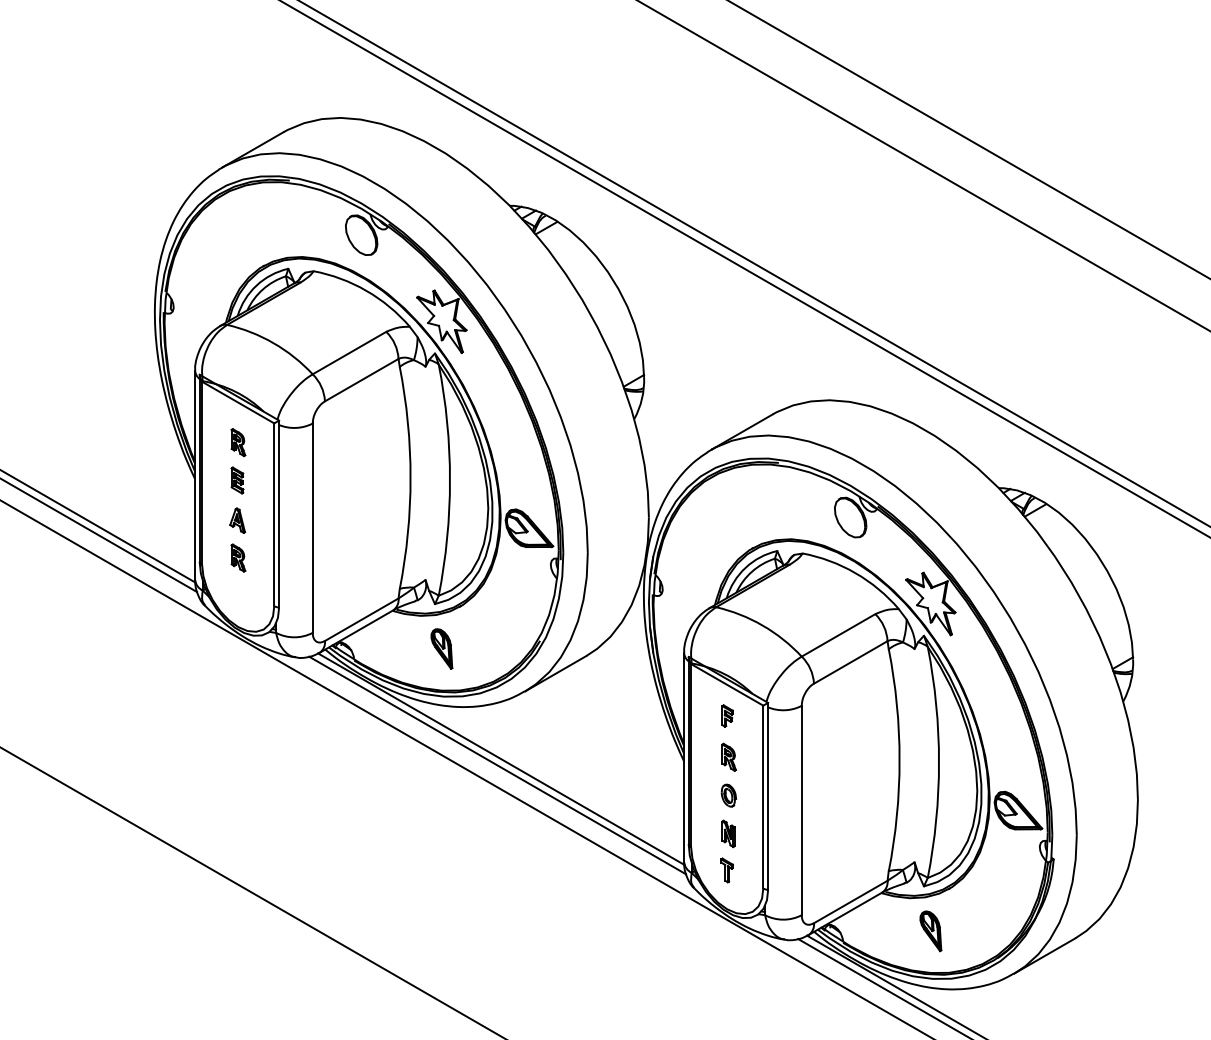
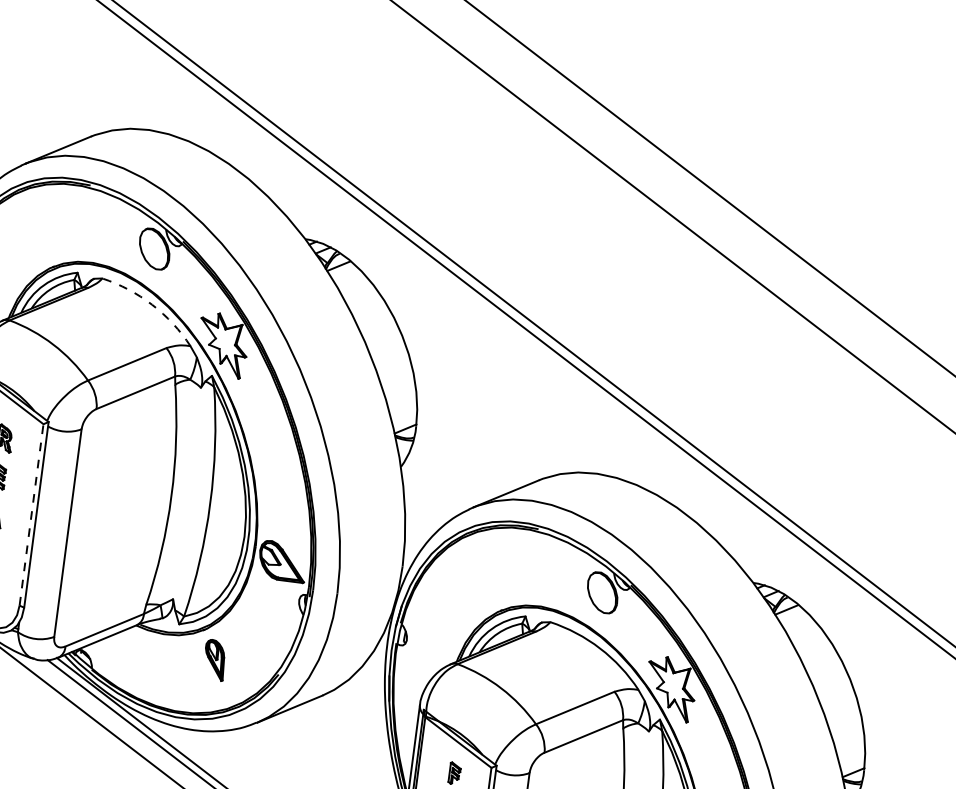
arc: (366, 290) -> (152, 304), solid -> dashed
line: (274, 514) -> (31, 514), solid -> dashed
part: (441, 648) -> (214, 659), moved

